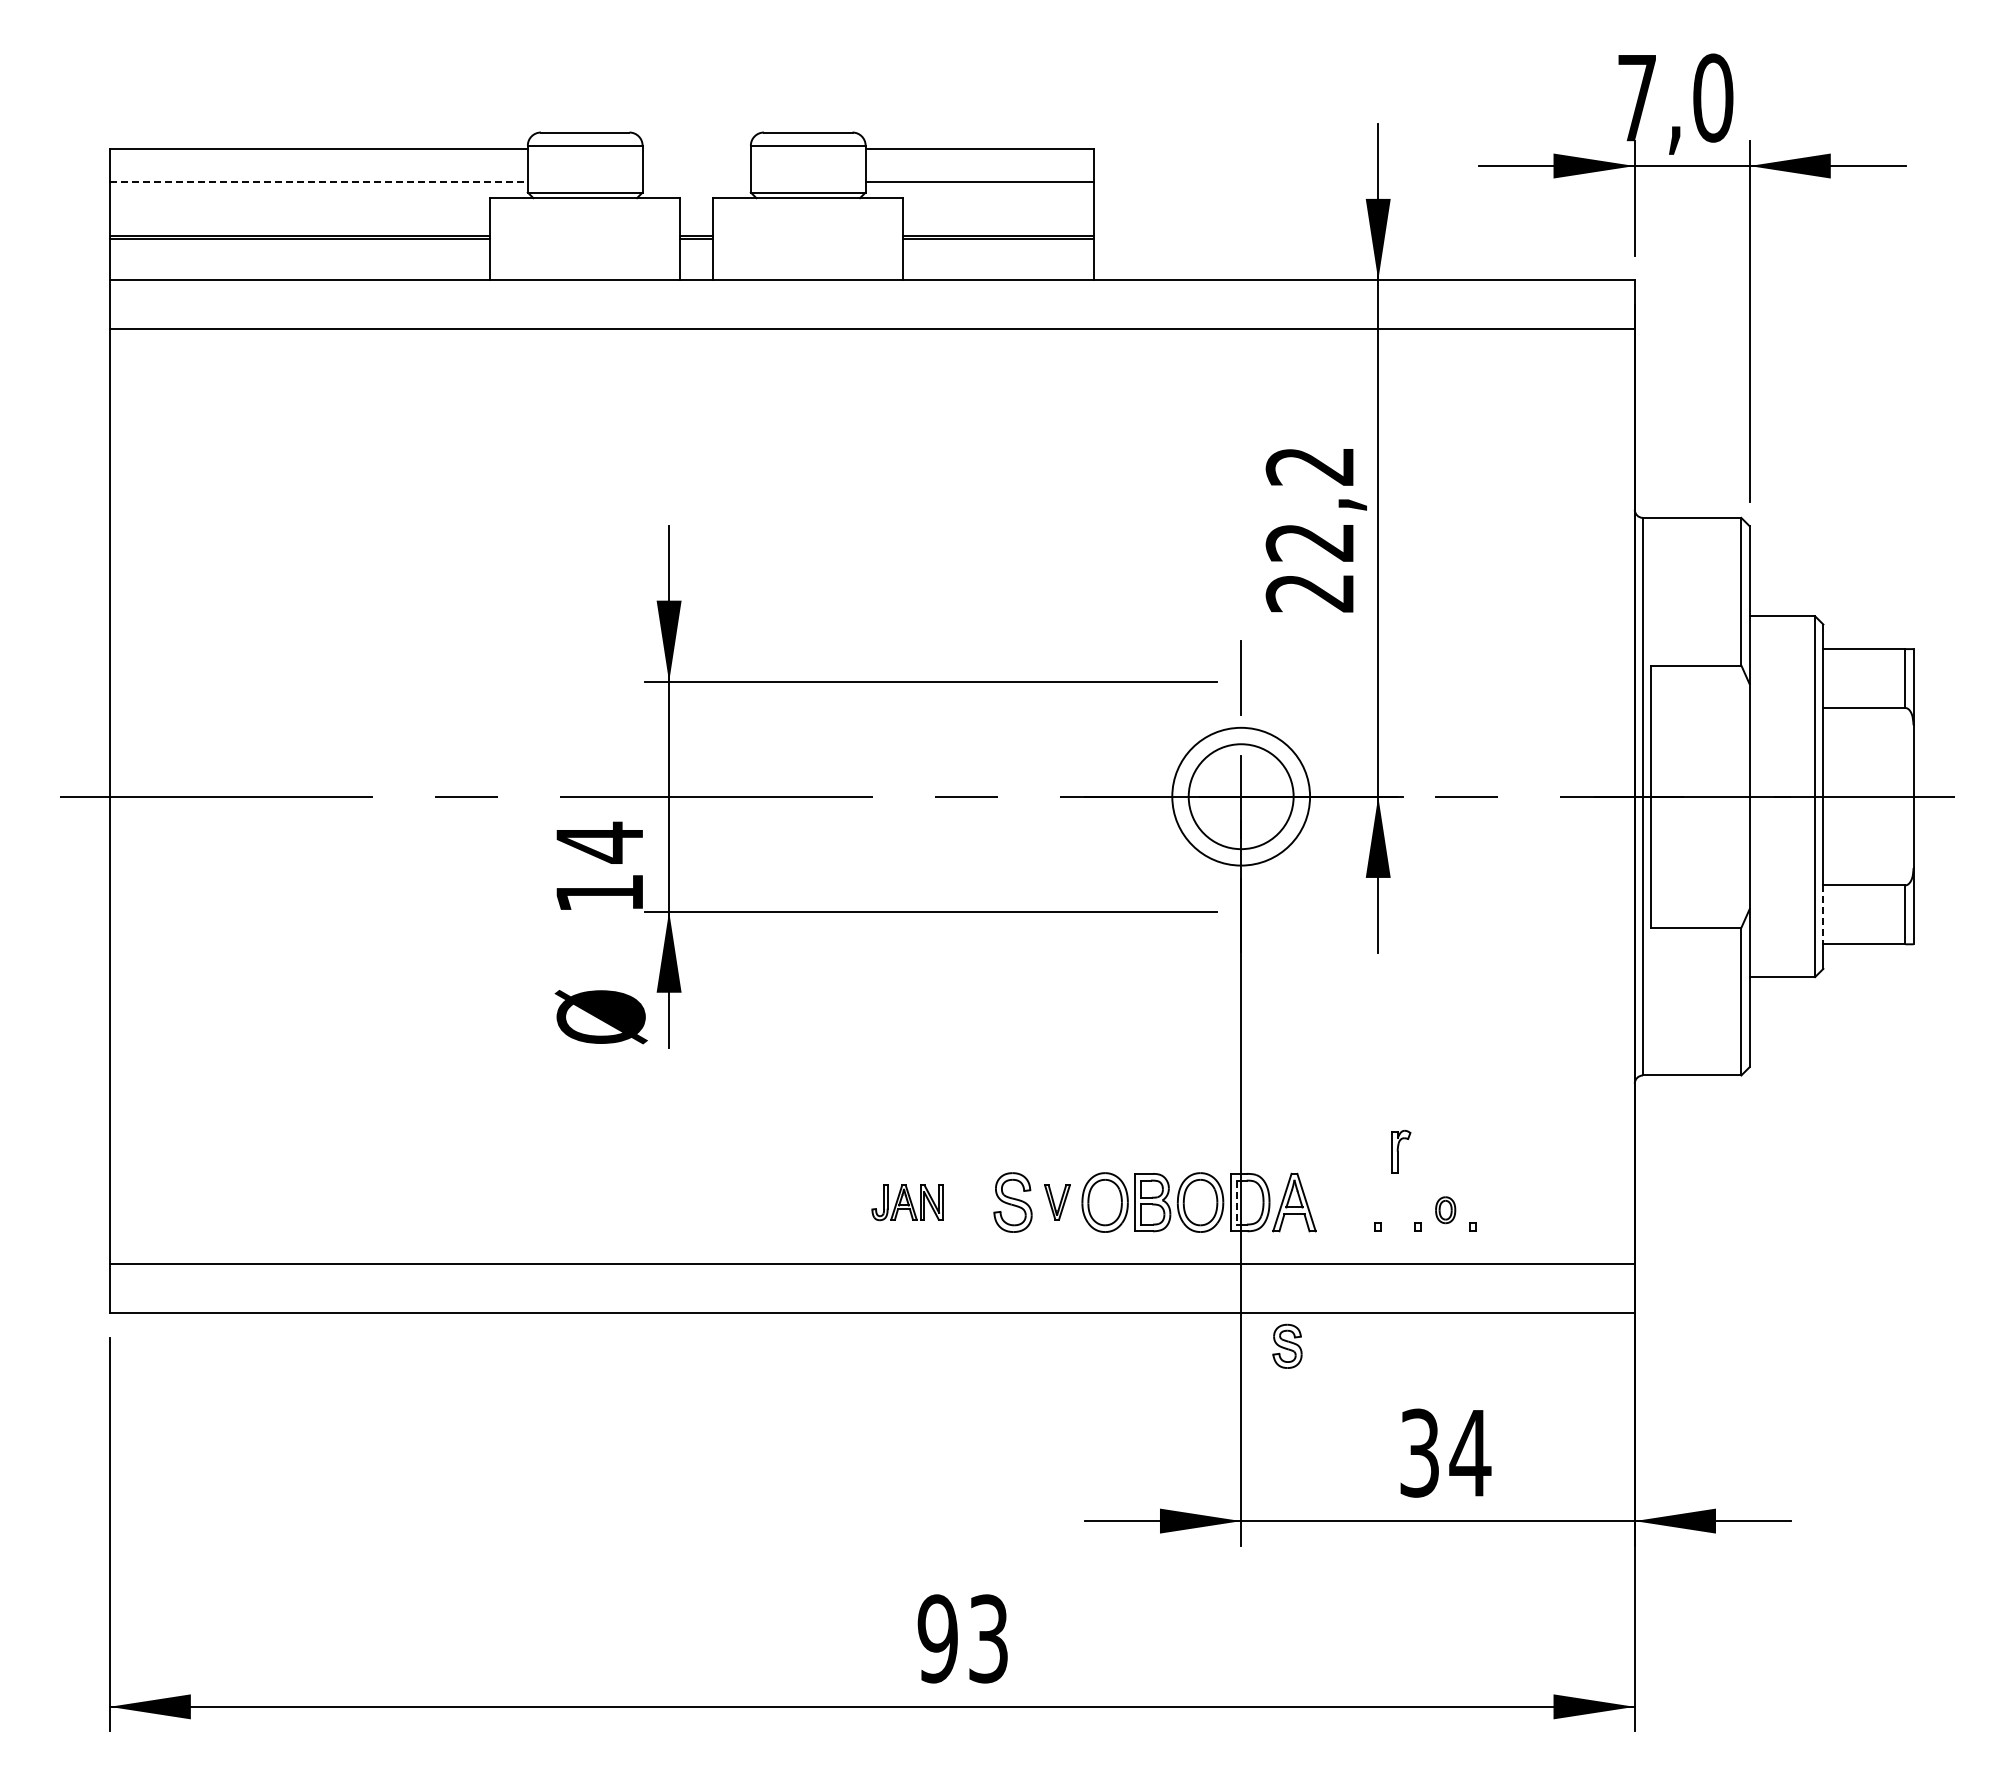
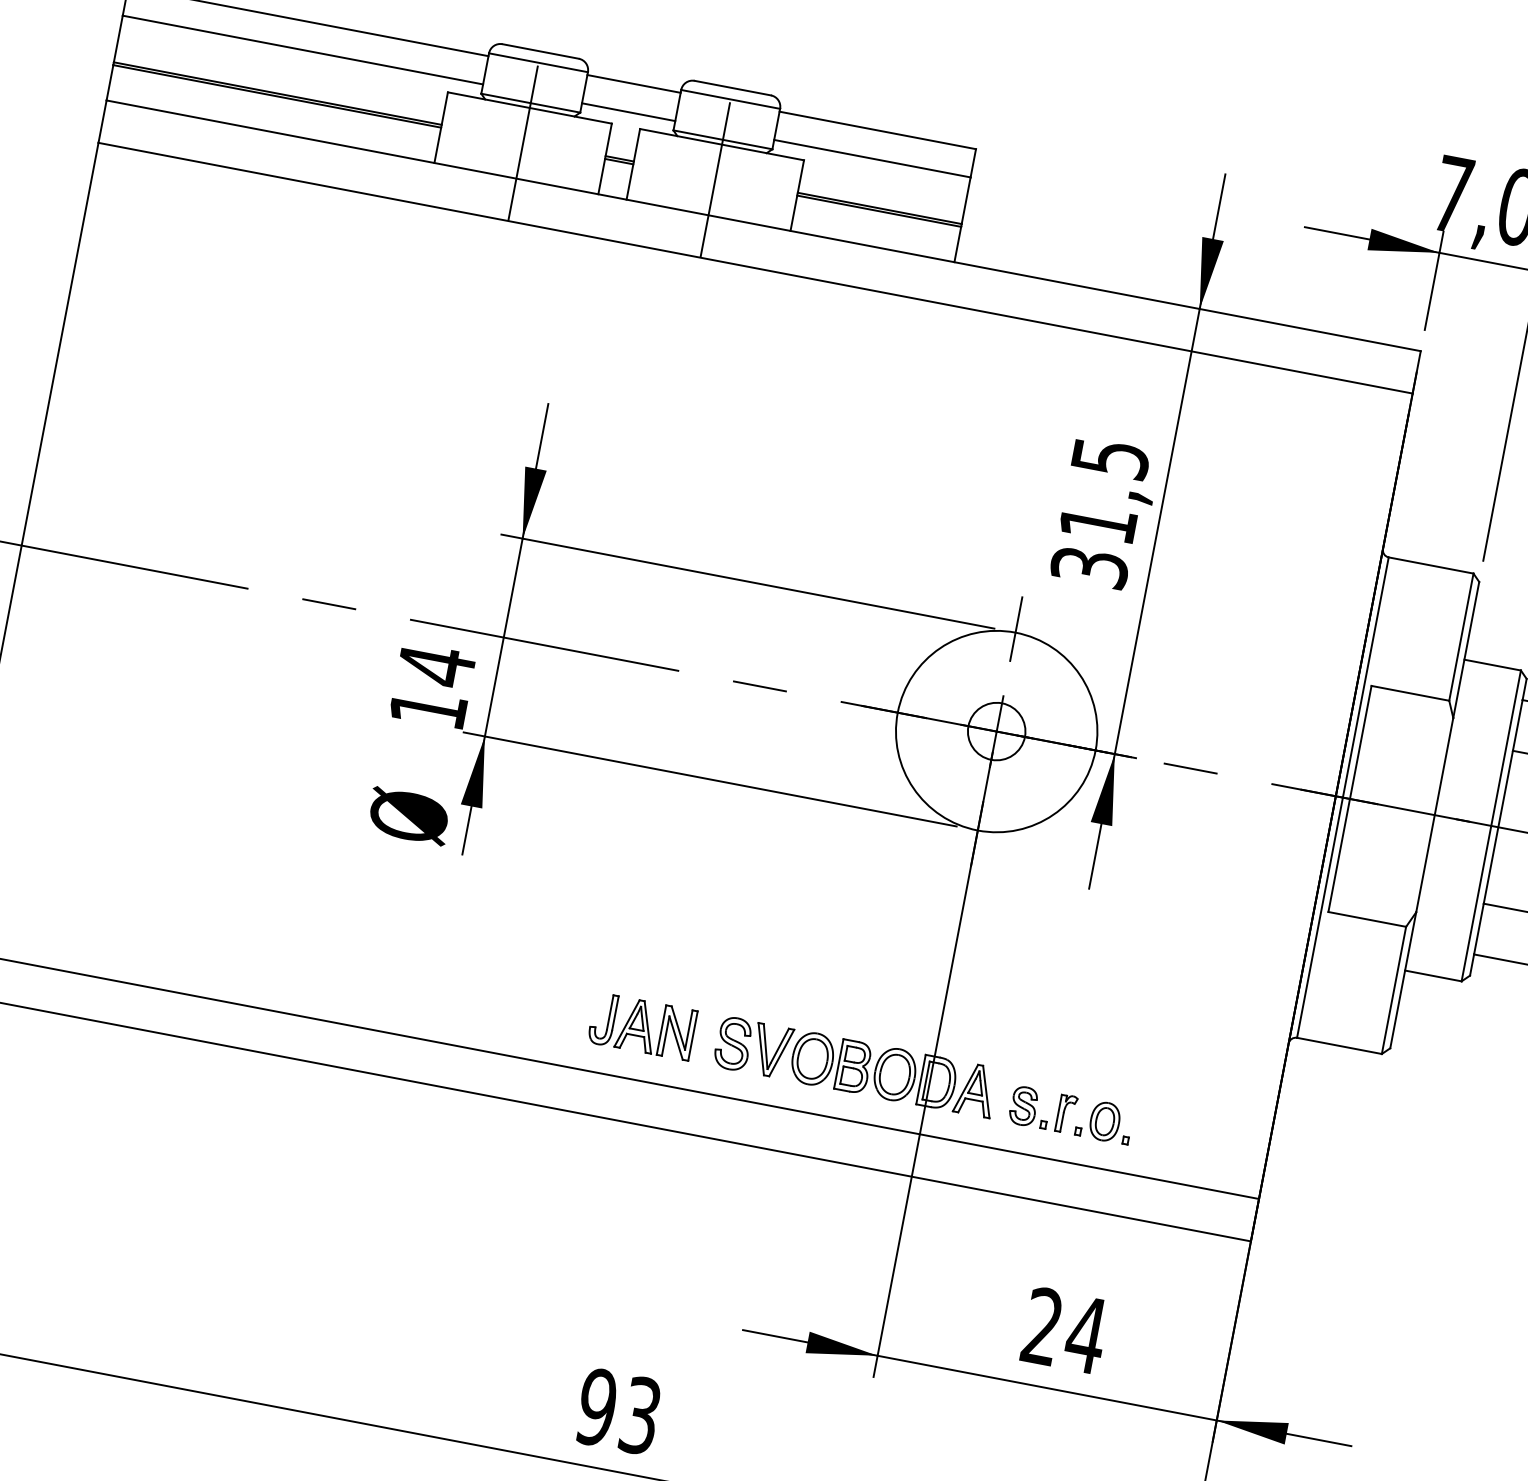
line: (696, 148) -> (633, 83), added
line: (319, 181) -> (303, 49), dashed -> solid
line: (696, 181) -> (628, 111), added
line: (585, 238) -> (523, 142), added
line: (808, 238) -> (715, 179), added
text: (1309, 530) -> (1099, 513), 22,2 -> 31,5
circle: (1240, 796) -> (996, 731), size x0.62
circle: (1240, 796) -> (996, 731), size x1.67
line: (1823, 915) -> (1478, 929), dashed -> solid
part: (1401, 1151) -> (1066, 1113), moved
part: (907, 1202) -> (642, 1026), size x1.67
part: (1057, 1202) -> (771, 1051), size x1.67
line: (1236, 1202) -> (925, 1080), dashed -> solid
part: (1445, 1209) -> (1104, 1120), size x1.67
part: (1287, 1345) -> (1023, 1105), moved
text: (1419, 1452) -> (1042, 1325), 34 -> 24

